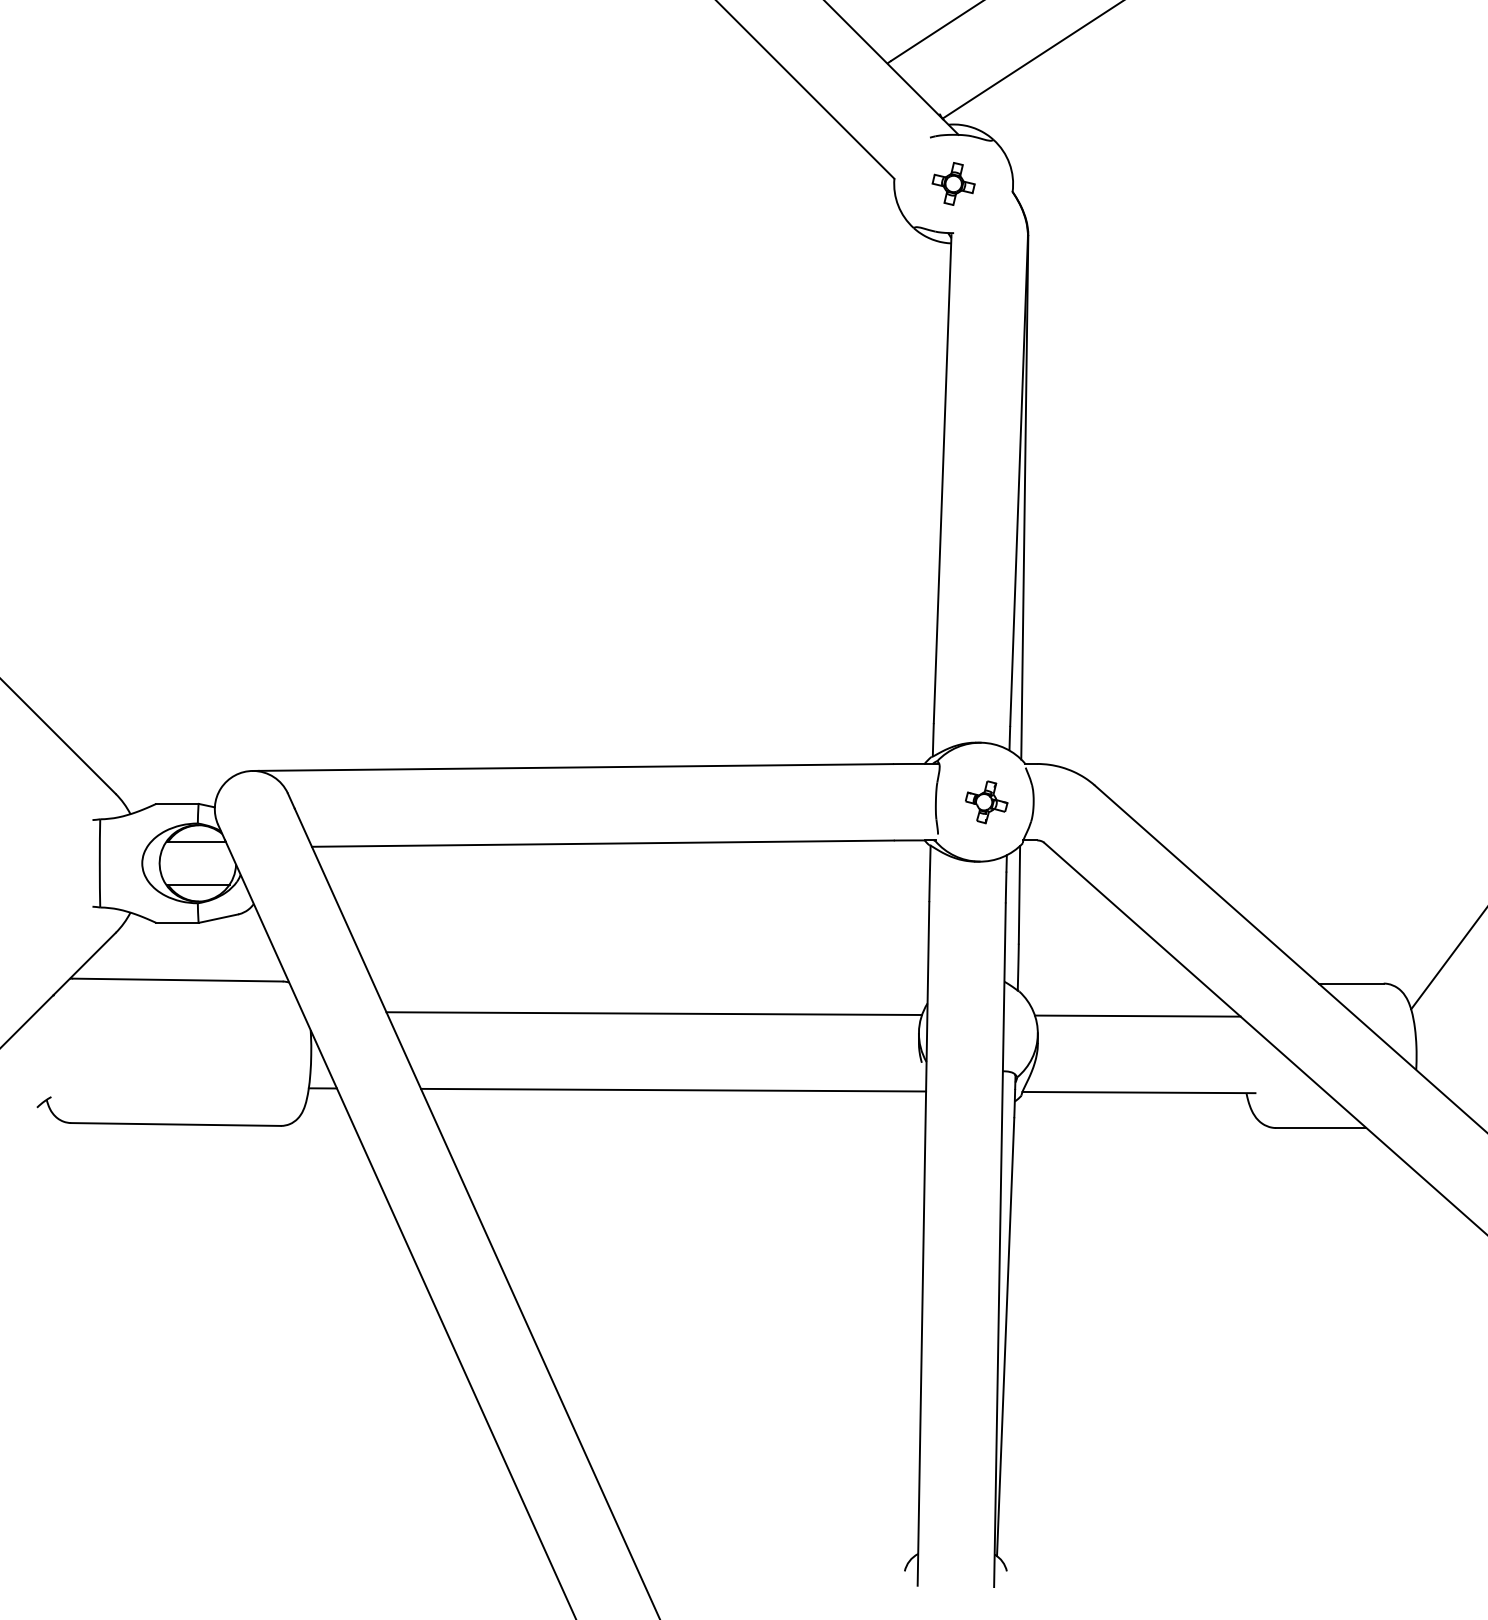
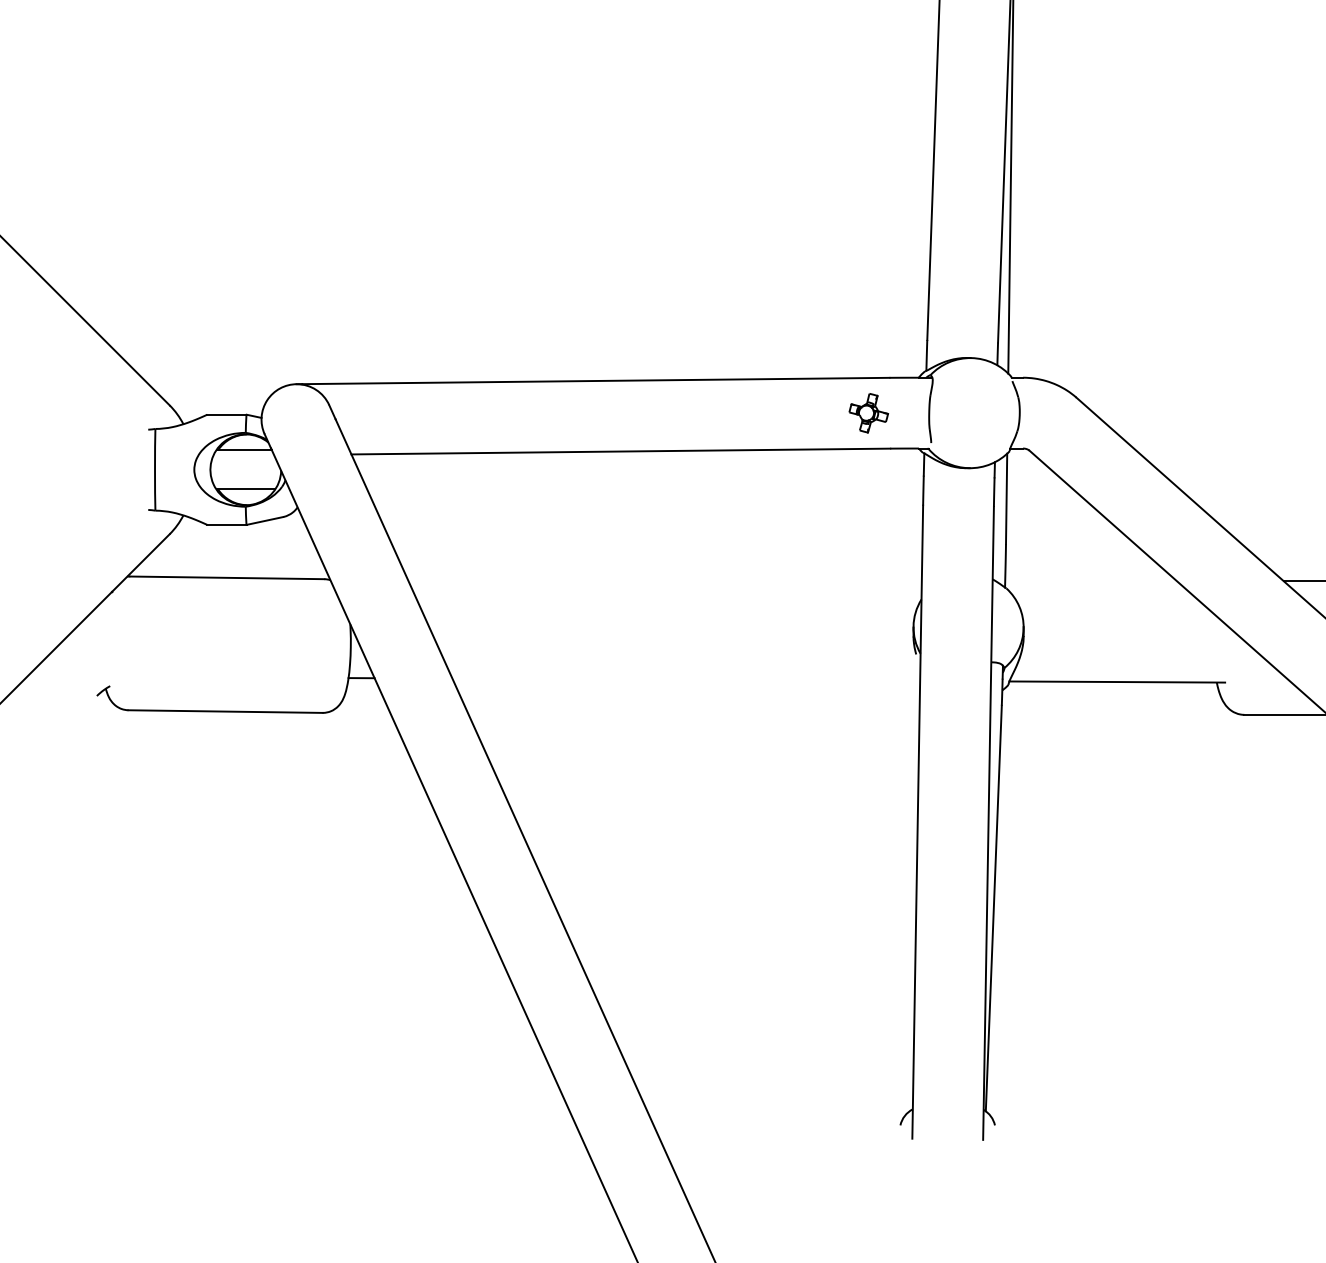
part: (986, 802) -> (868, 413), moved
line: (654, 1013) -> (668, 608), removed
line: (1137, 1015) -> (1115, 610), removed
line: (673, 1089) -> (686, 679), removed

